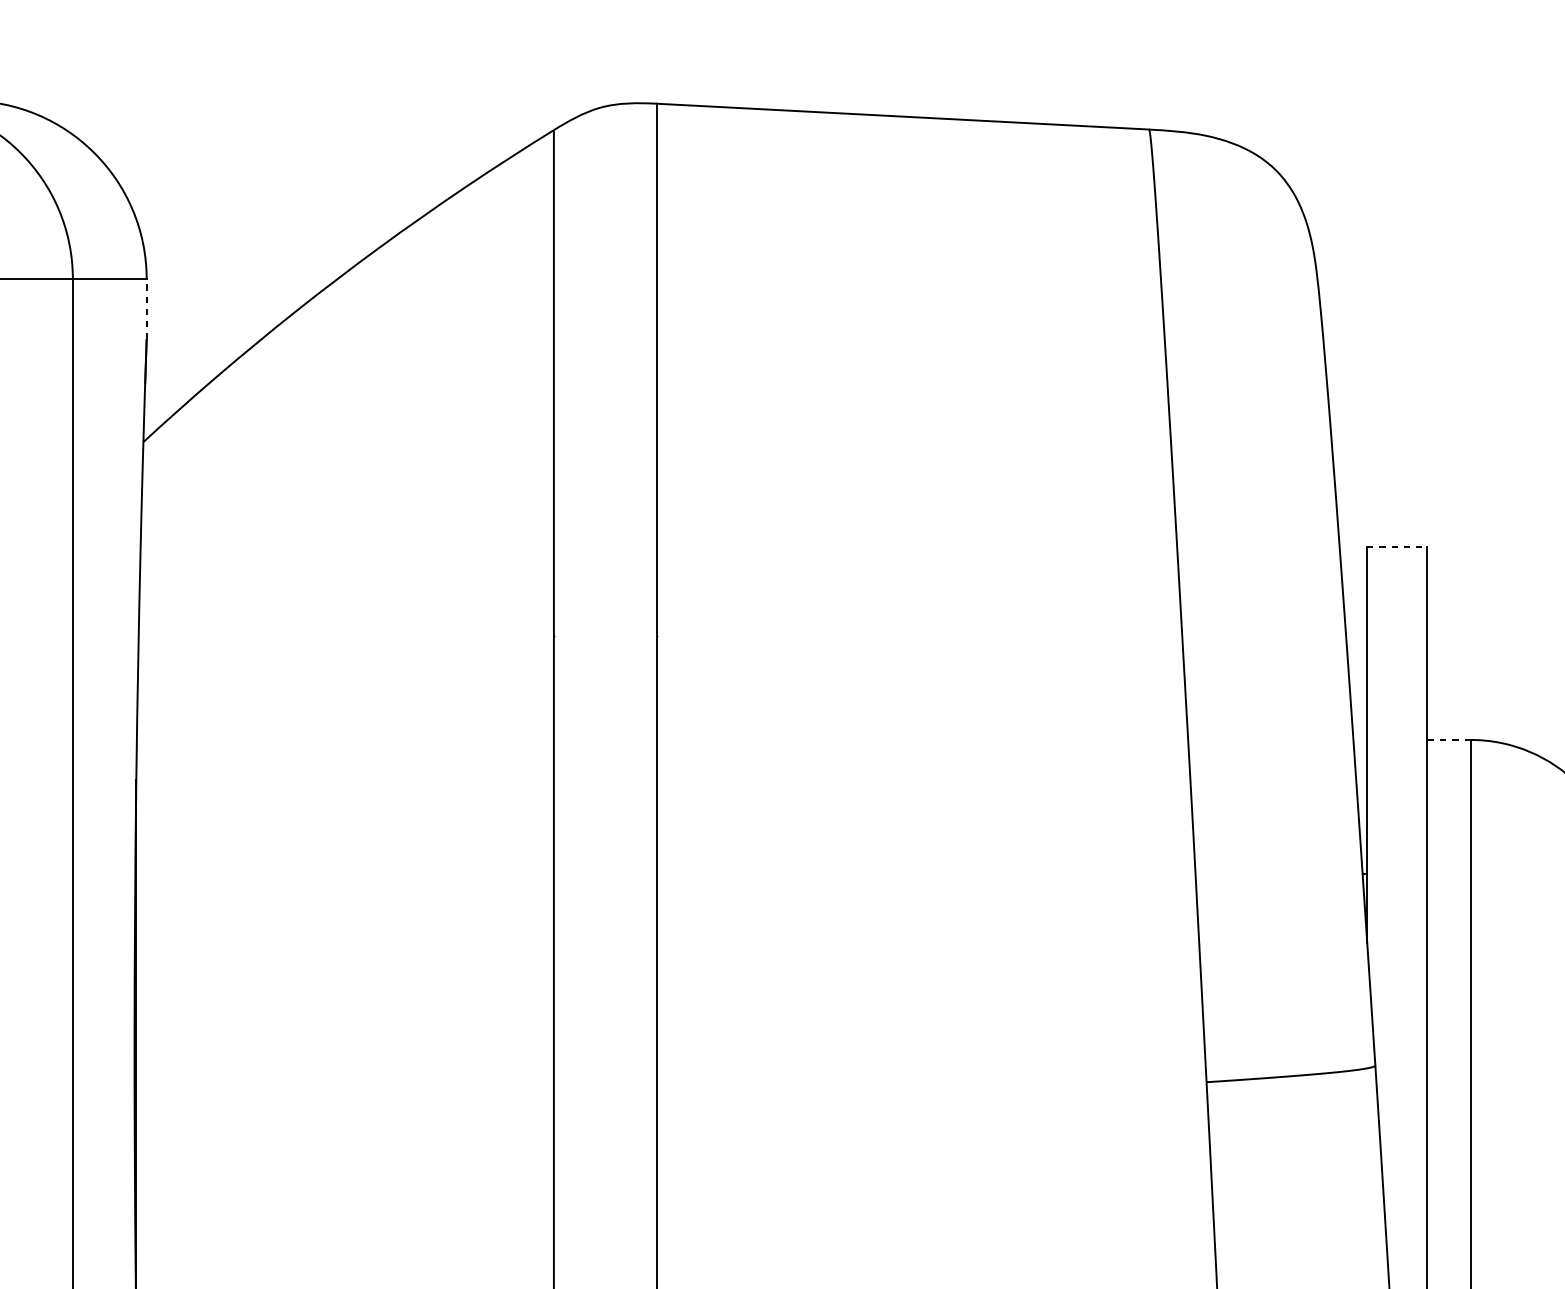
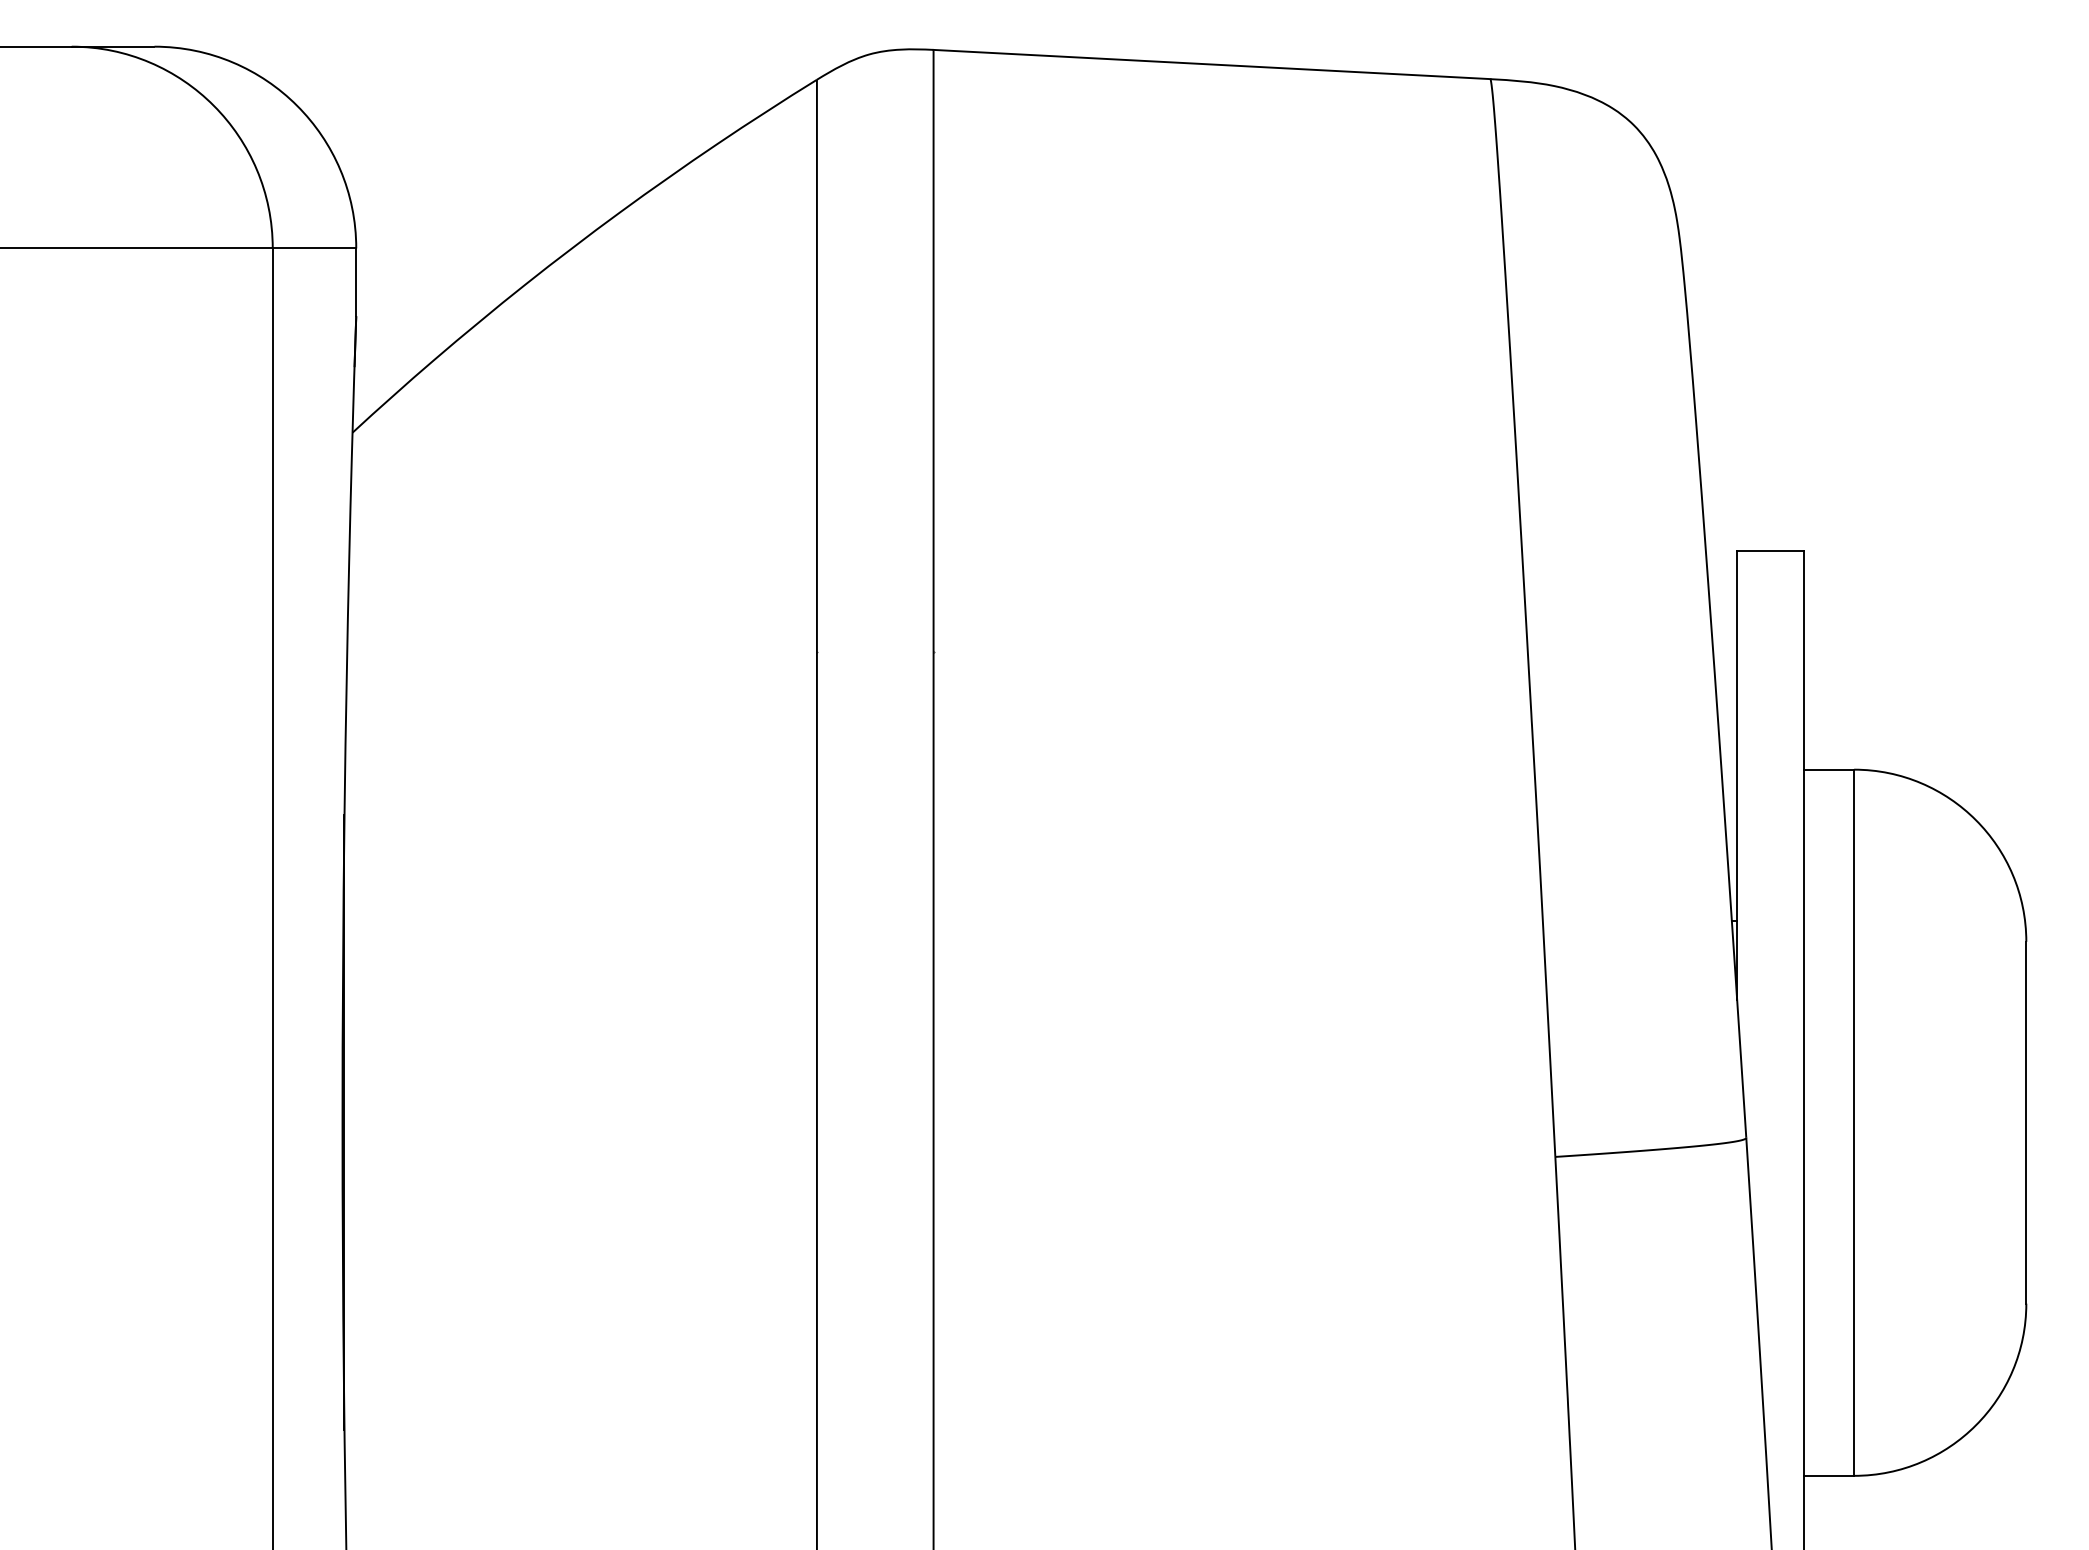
line: (146, 309) -> (356, 282), dashed -> solid
line: (1396, 547) -> (1770, 551), dashed -> solid
line: (1448, 739) -> (1829, 769), dashed -> solid

